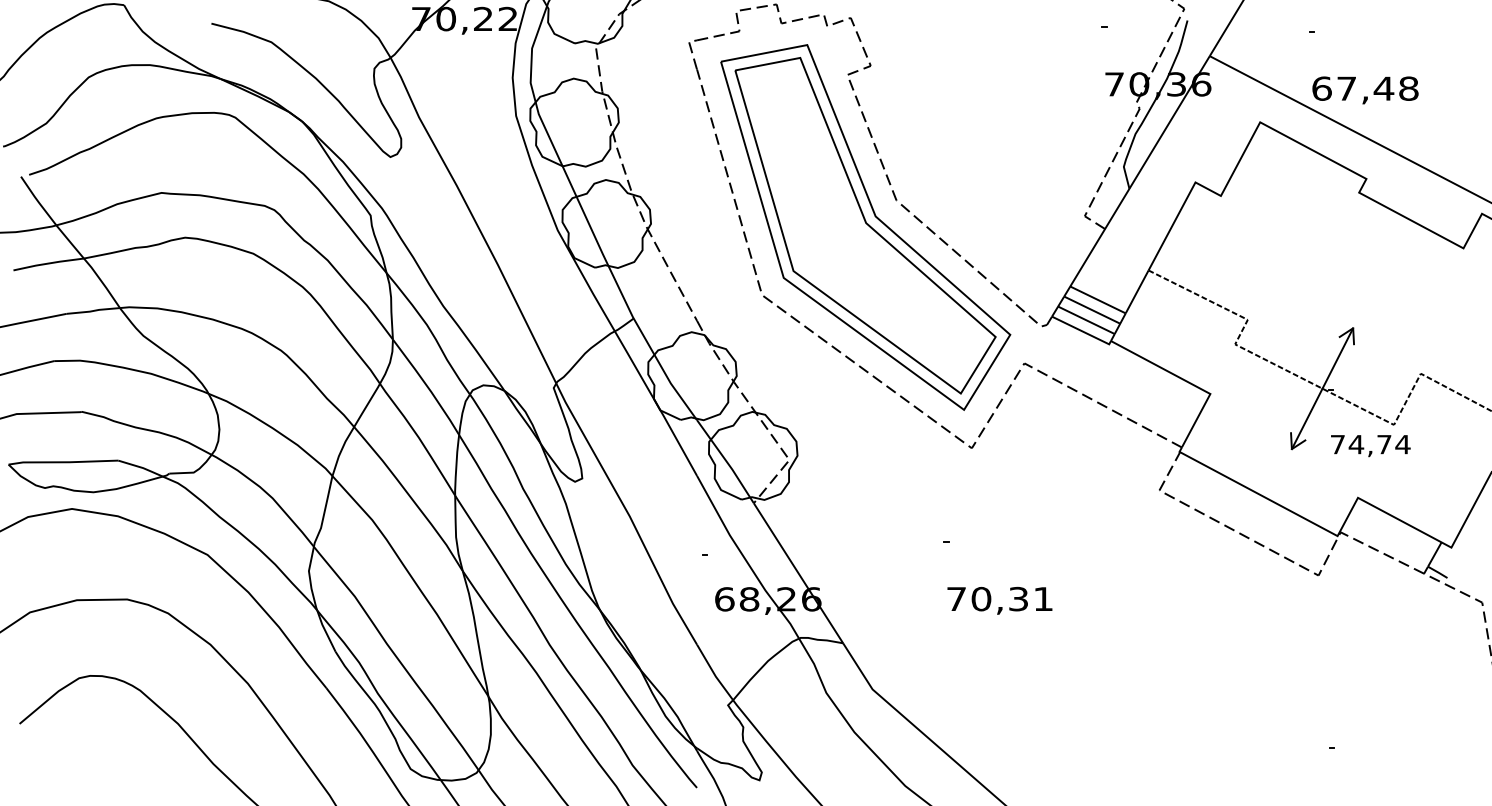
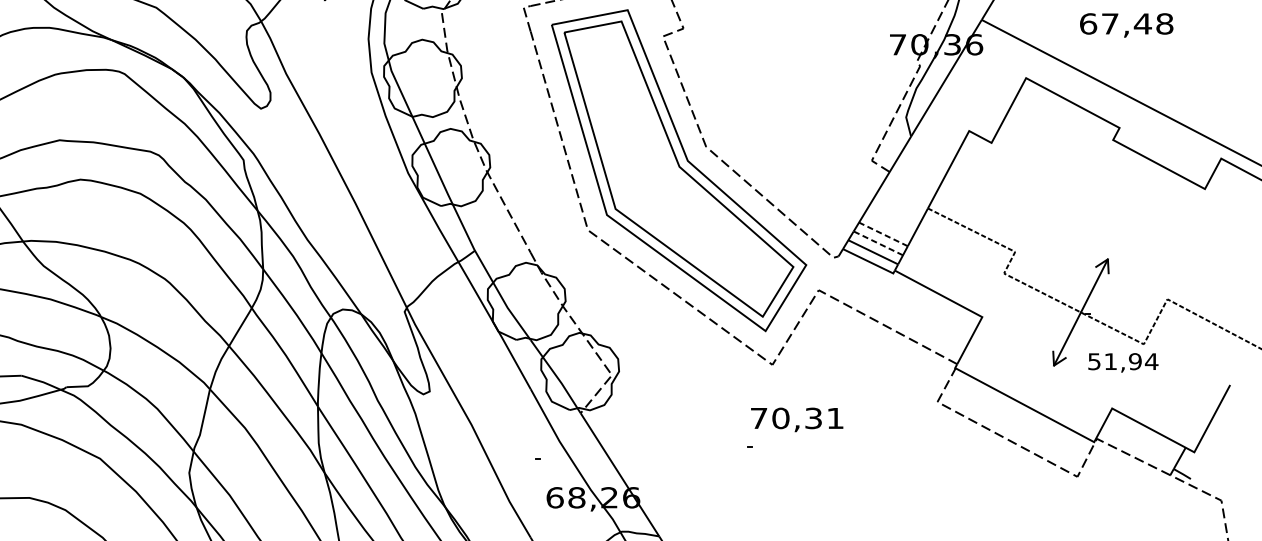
text: (1365, 90) -> (1126, 25), moved
line: (1098, 299) -> (883, 234), solid -> dashed
line: (1091, 309) -> (877, 242), solid -> dashed
text: (1360, 444) -> (1114, 361), 74,74 -> 51,94
text: (999, 600) -> (796, 419), moved

